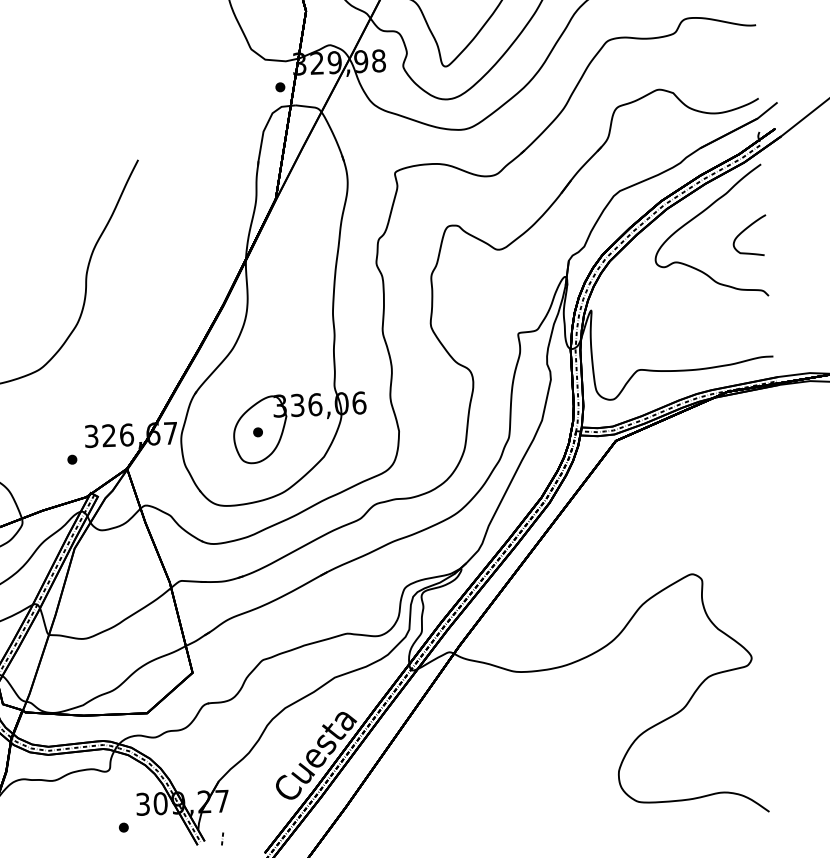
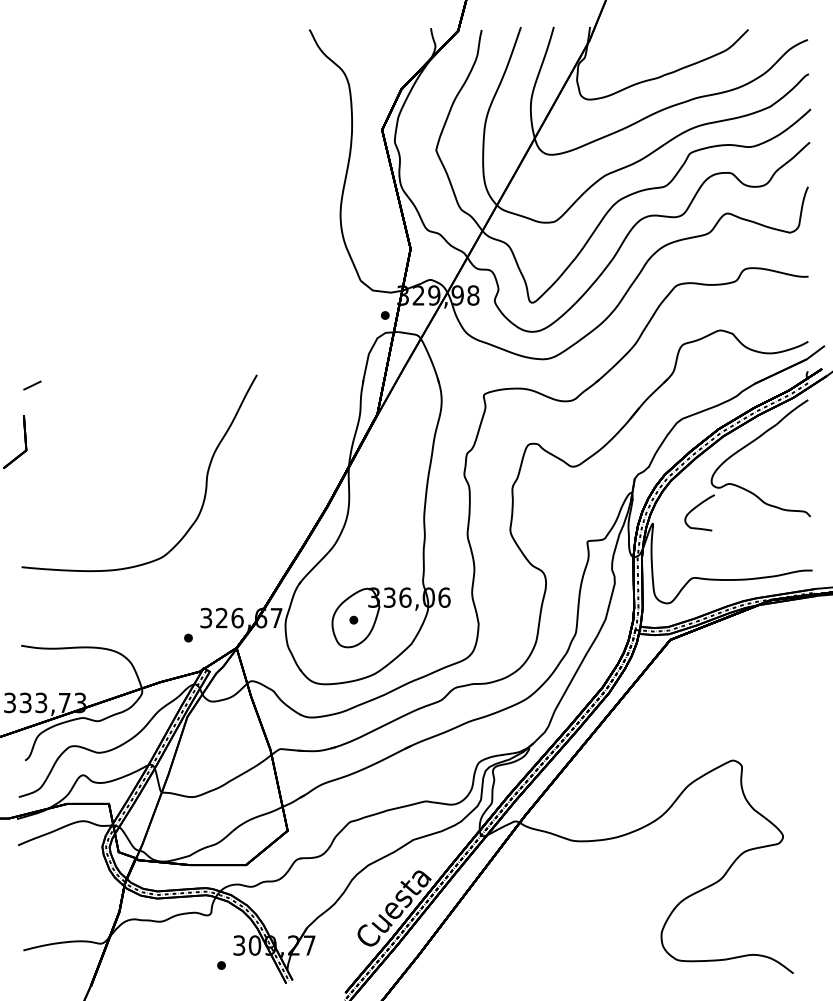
curve: (746, 229) -> (697, 507), moved
line: (222, 838) -> (308, 978), removed

